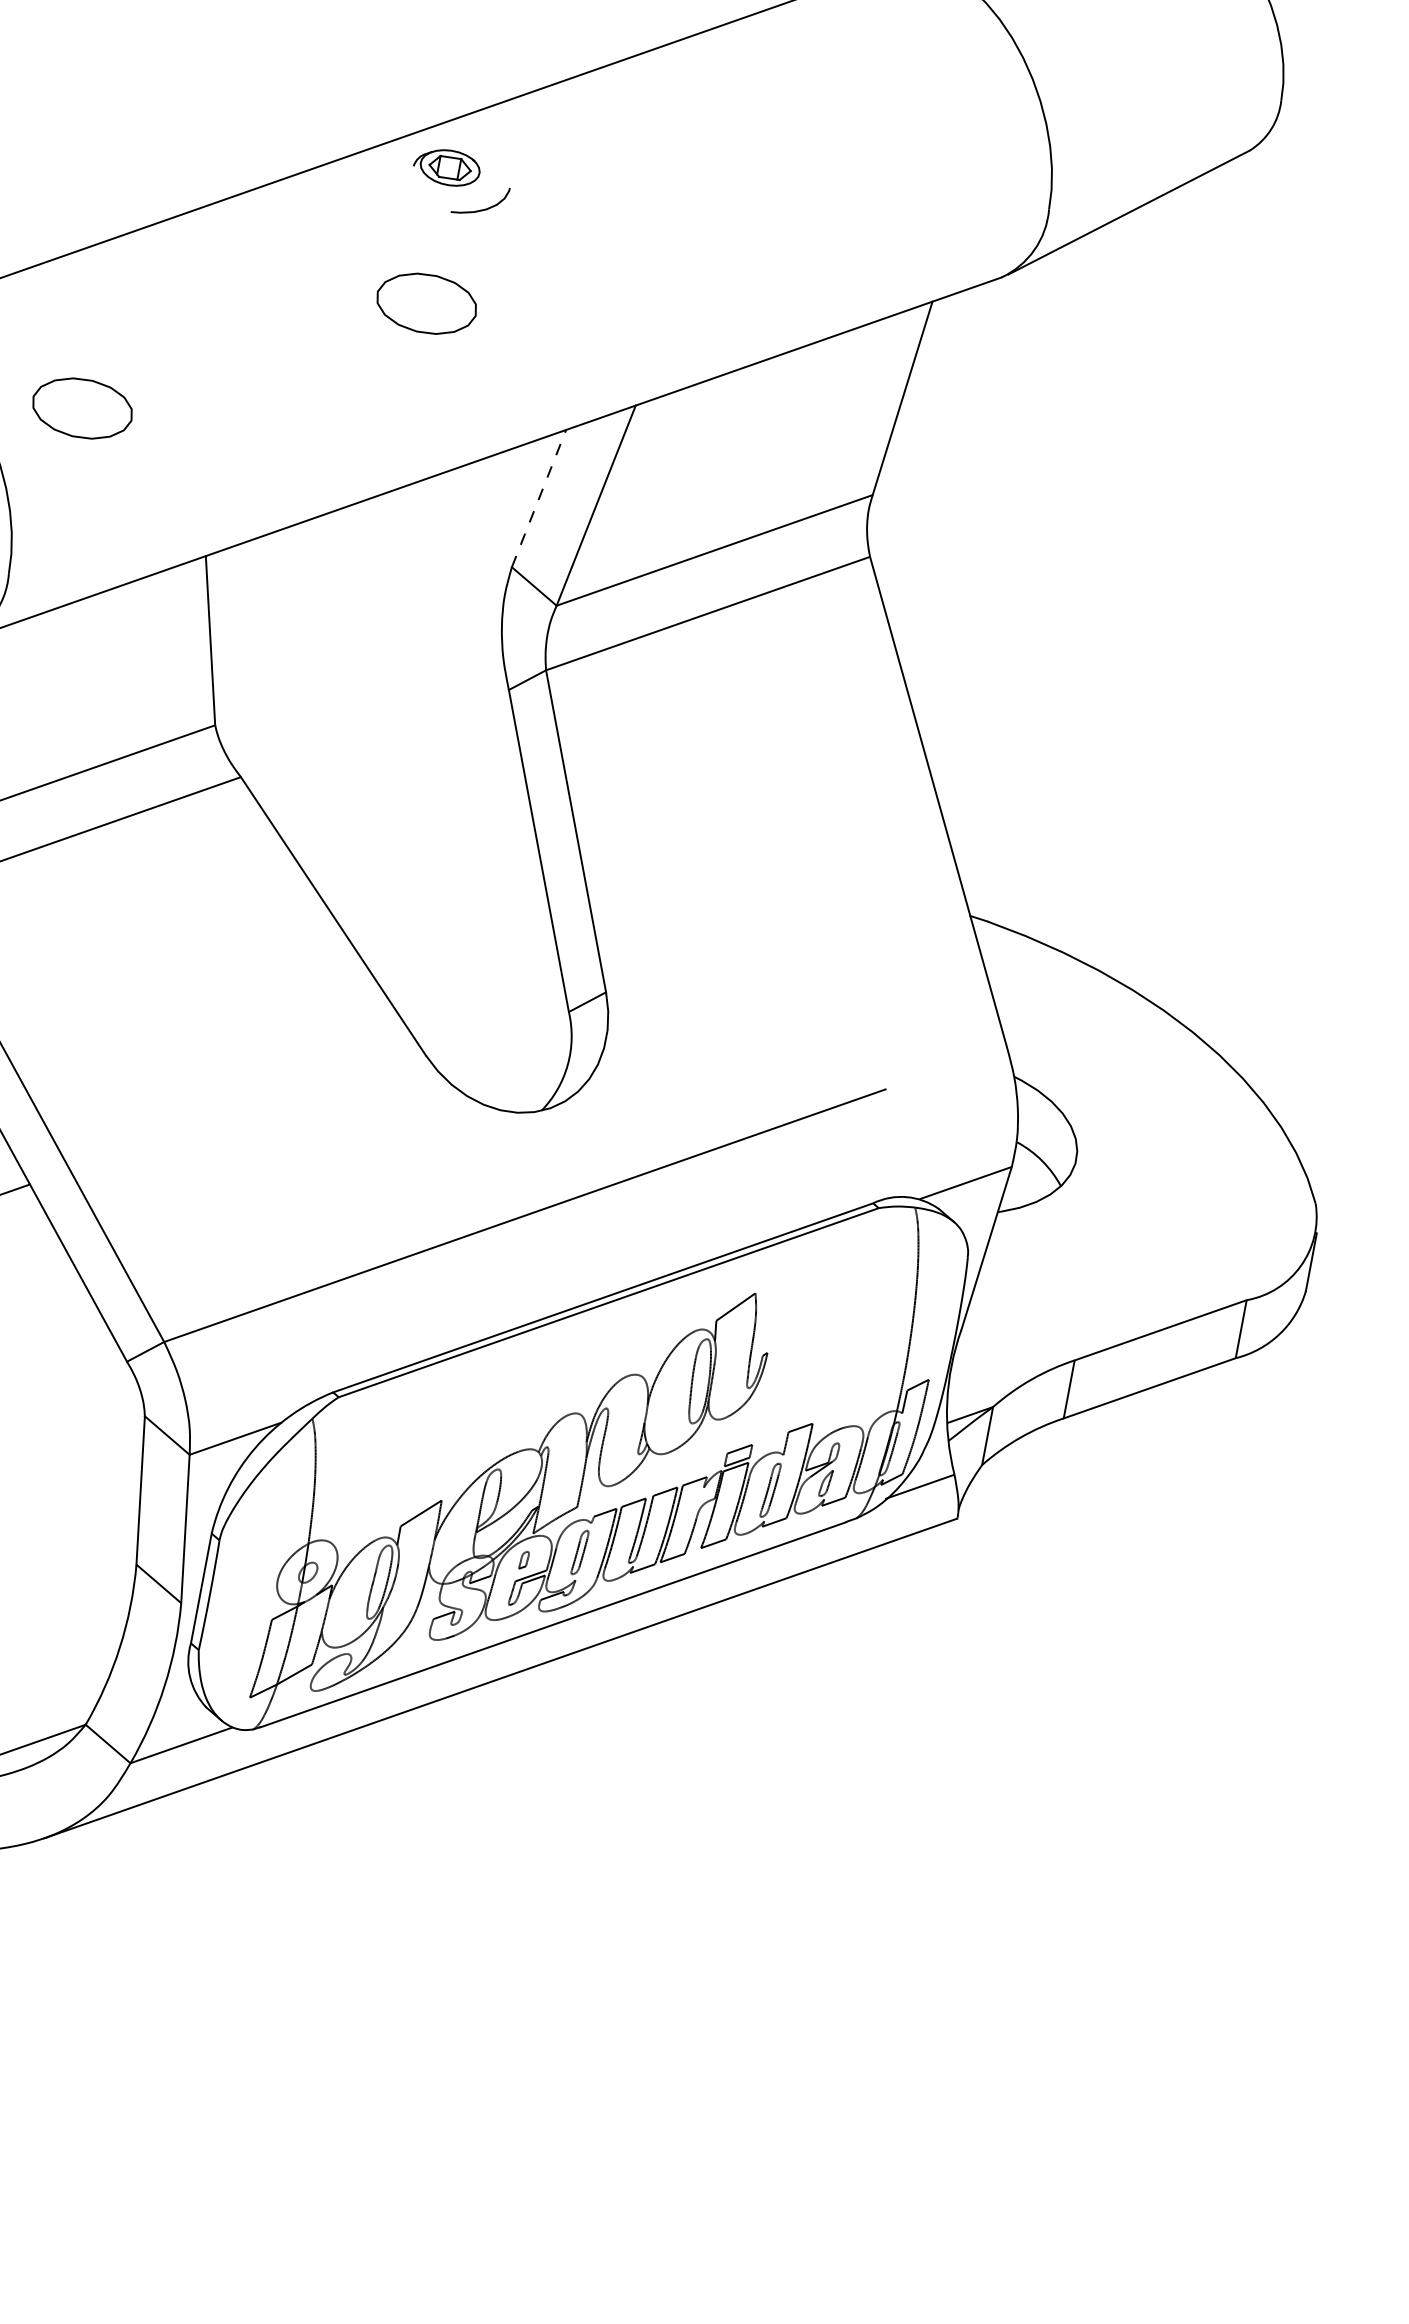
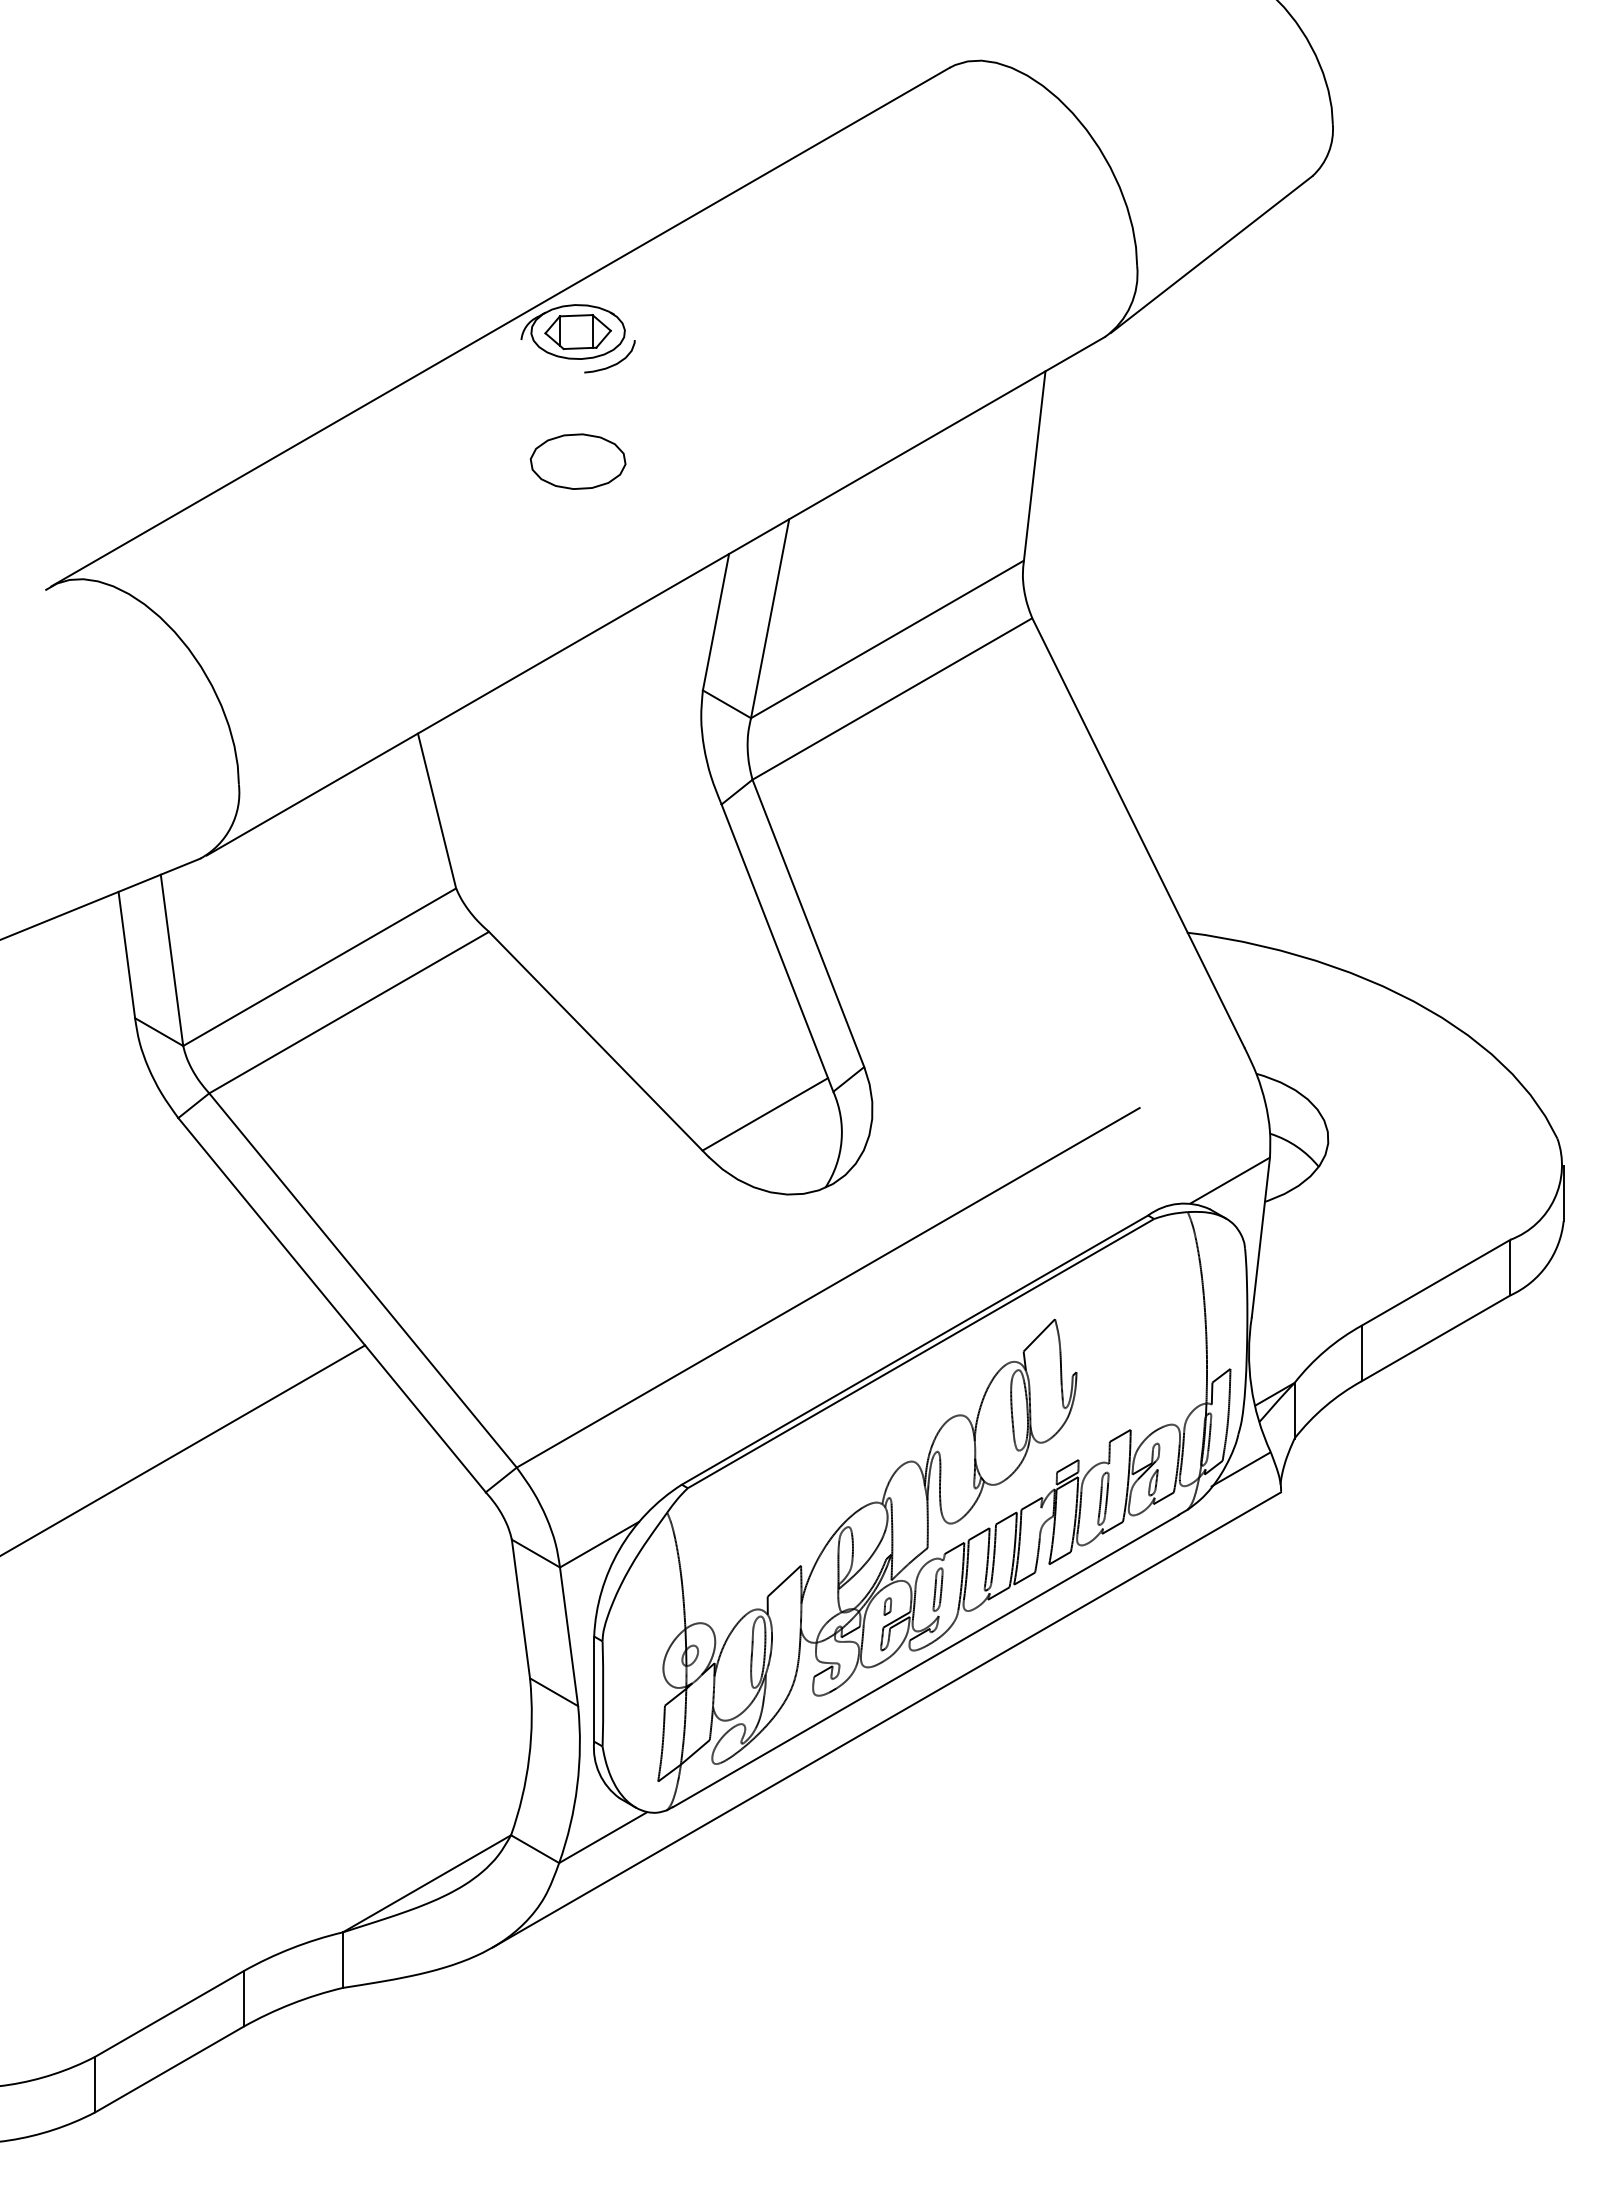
part: (446, 166) -> (572, 331), size x1.67
part: (81, 408) -> (277, 618), removed
line: (539, 497) -> (716, 621), dashed -> solid
line: (493, 1022) -> (765, 1114), added

